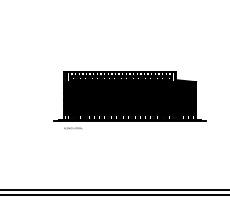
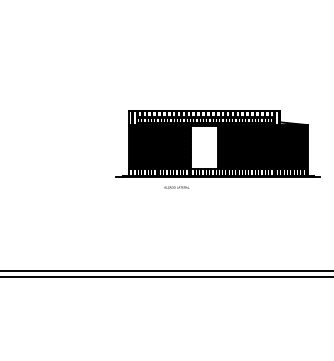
hatch: (119, 98) -> (204, 147), removed
text: (73, 128) -> (176, 187), moved

